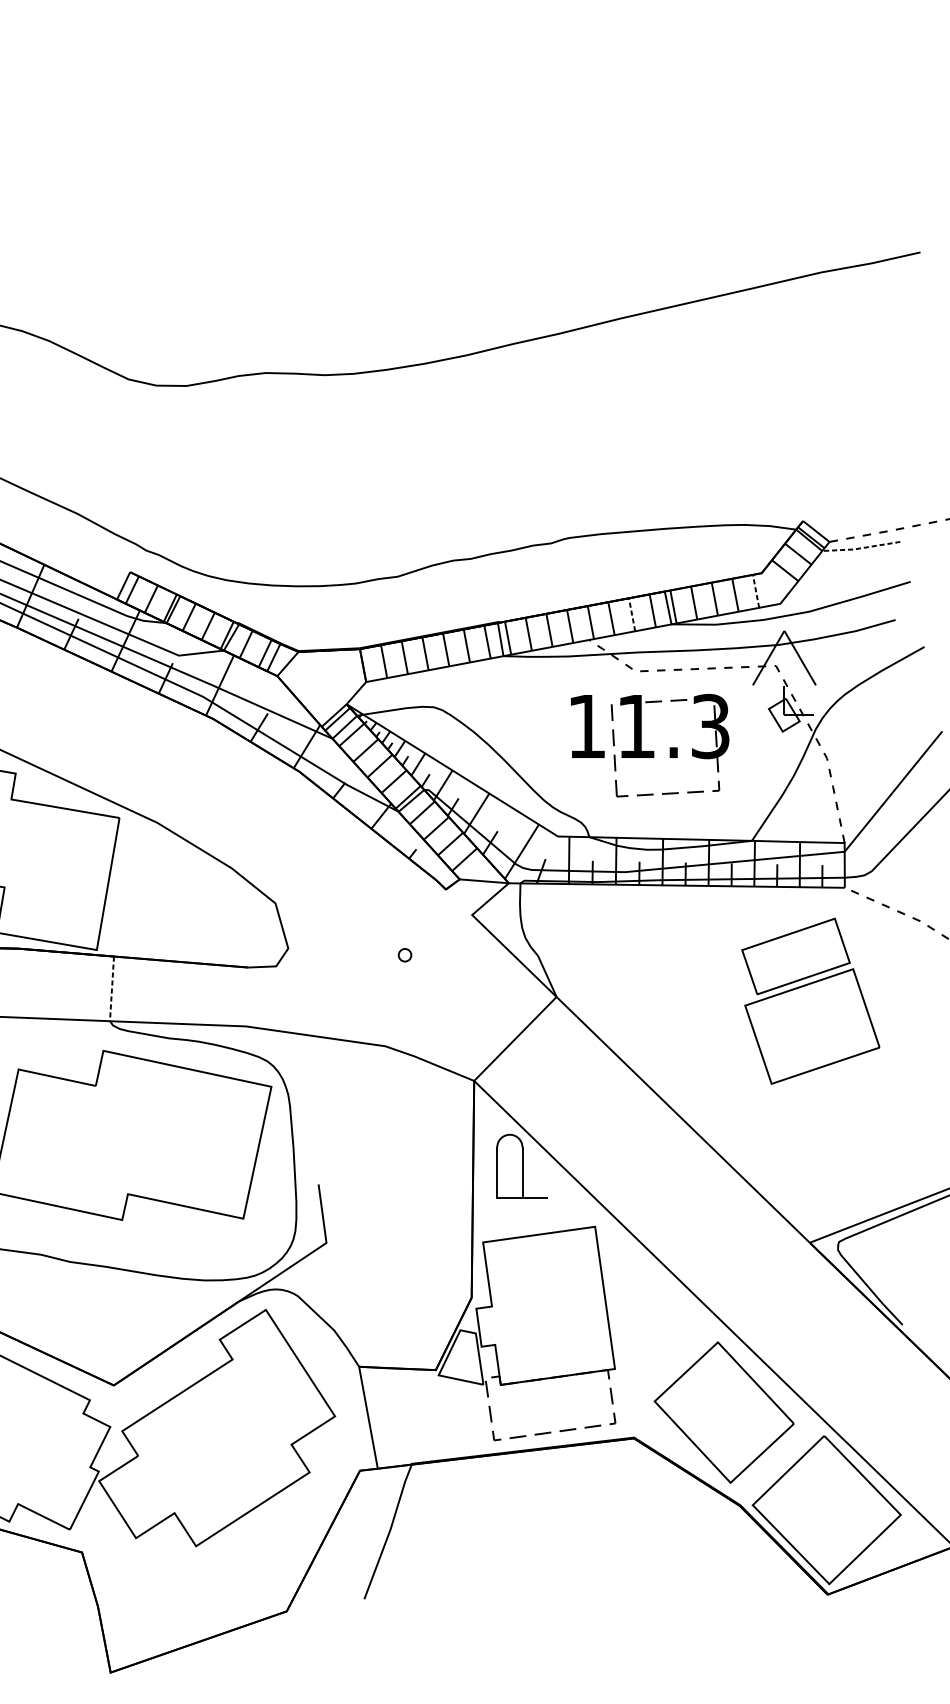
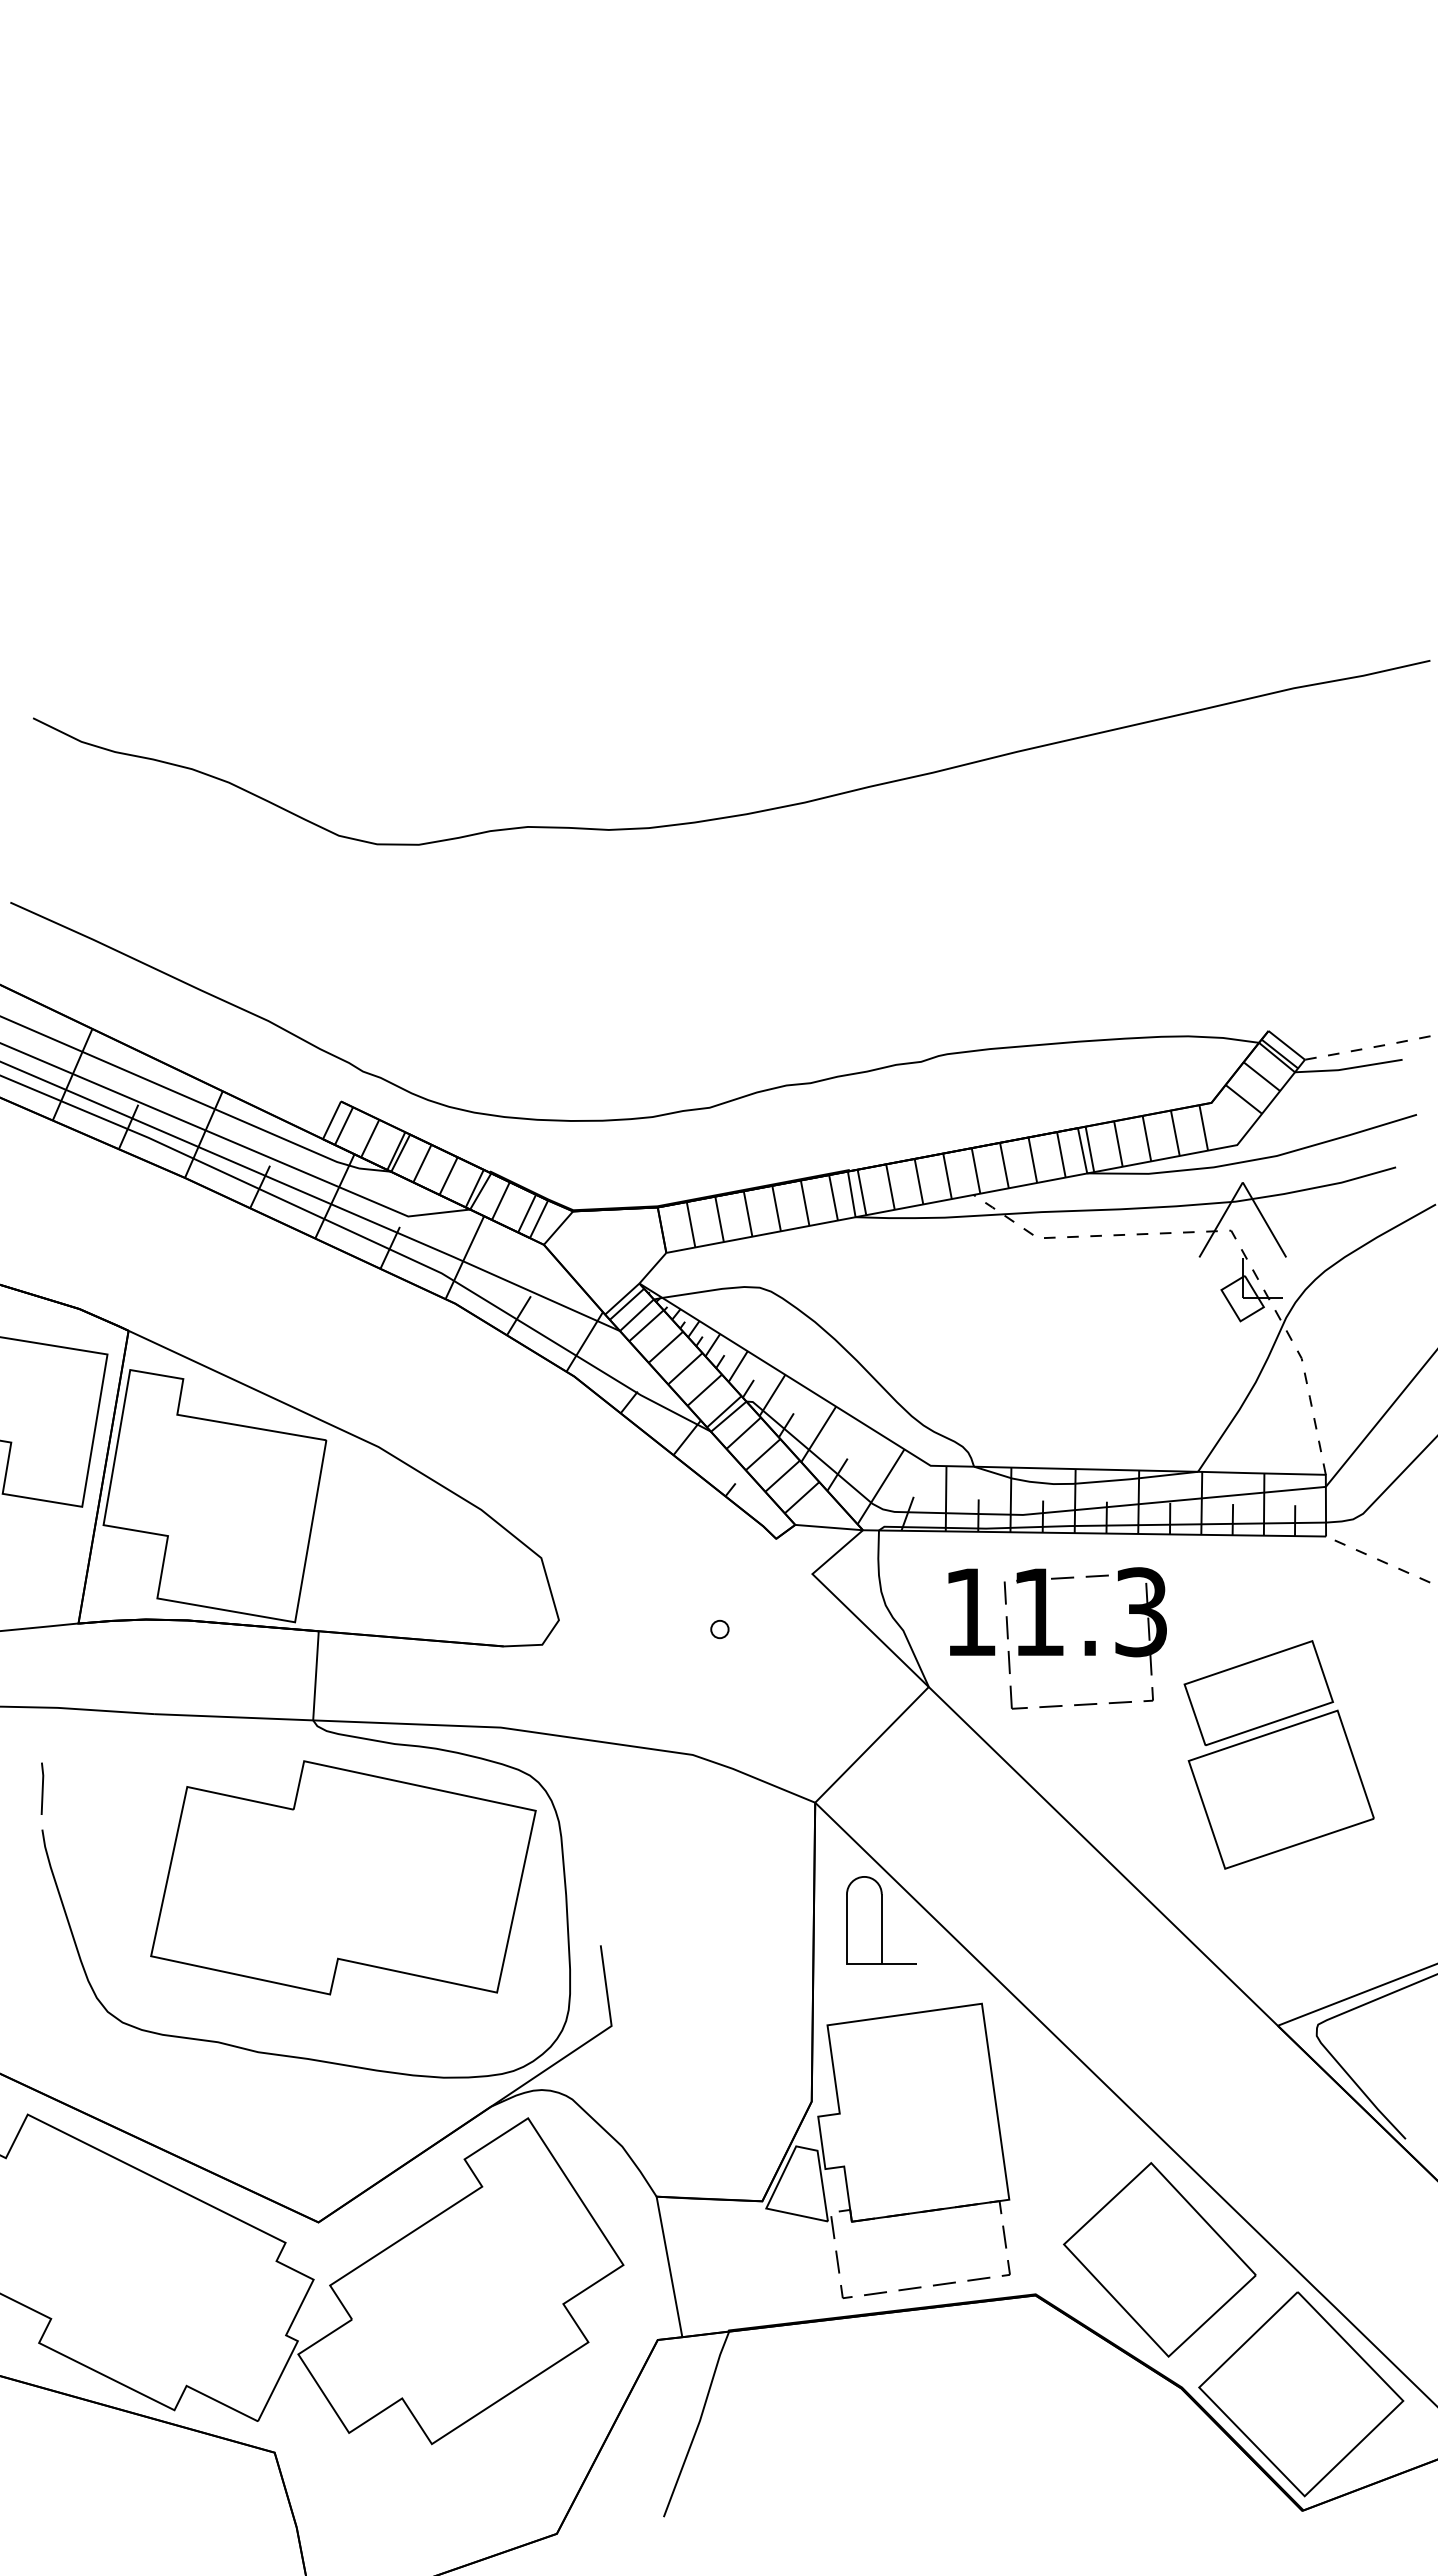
line: (861, 548) -> (1348, 1068), dashed -> solid
line: (755, 591) -> (1203, 1127), dashed -> solid
line: (631, 614) -> (1032, 1159), dashed -> solid
part: (649, 750) -> (1057, 1645), moved
line: (111, 988) -> (315, 1675), dashed -> solid
part: (810, 1000) -> (1278, 1754), moved

